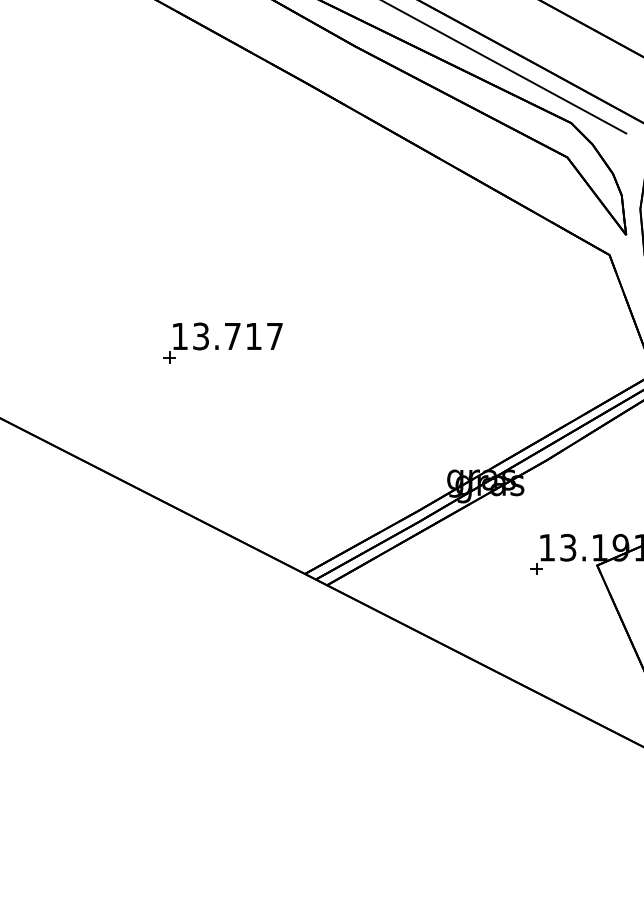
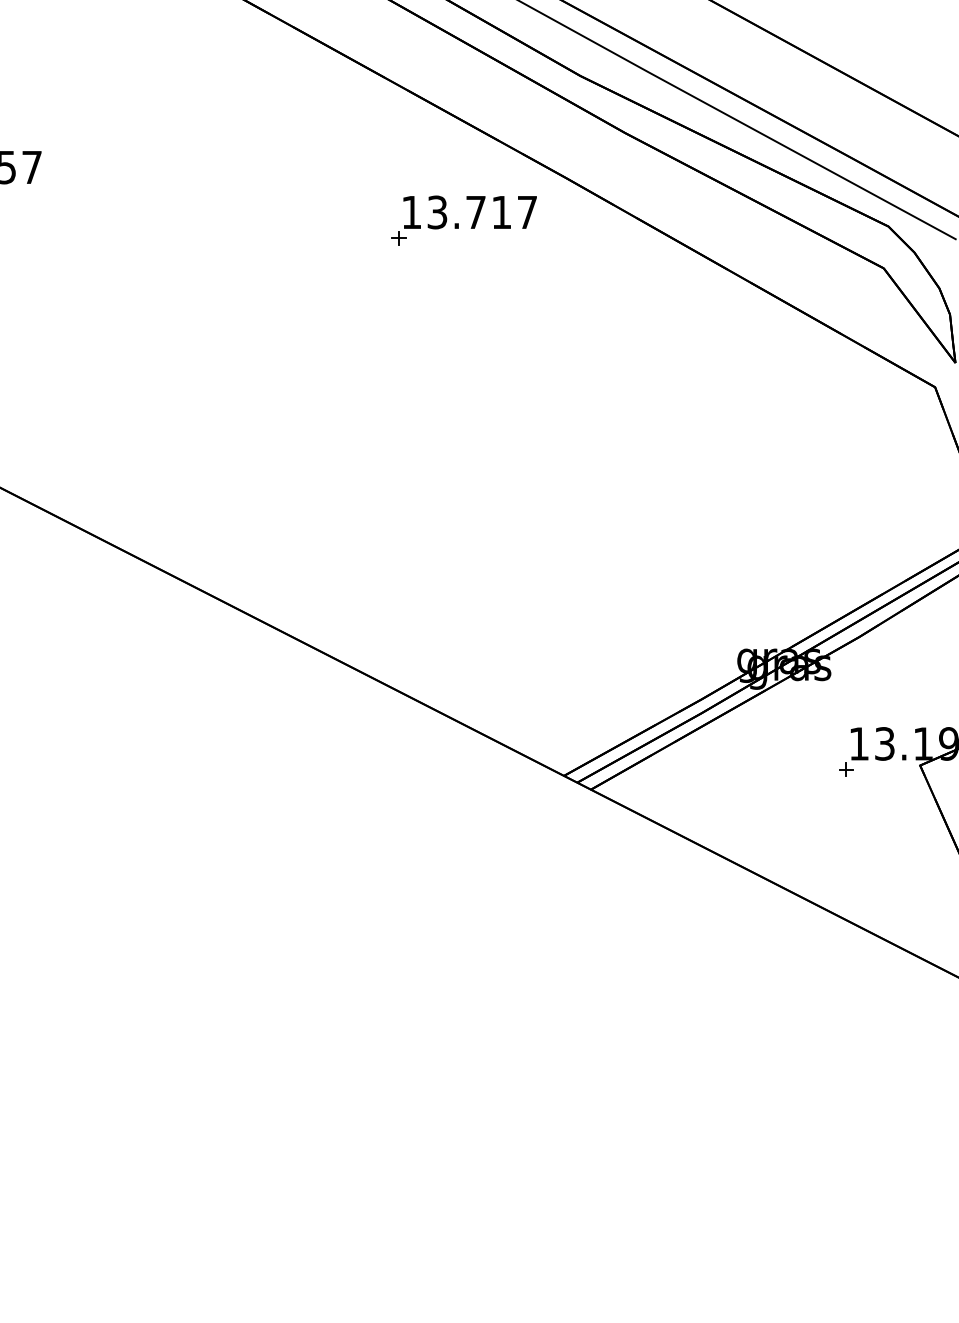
part: (222, 343) -> (463, 220), moved

